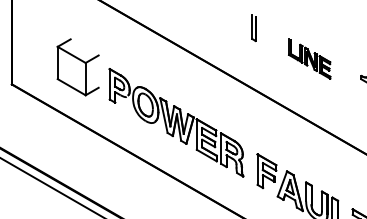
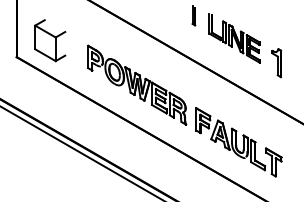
part: (309, 58) -> (234, 38), size x1.67
part: (78, 67) -> (50, 40), moved

